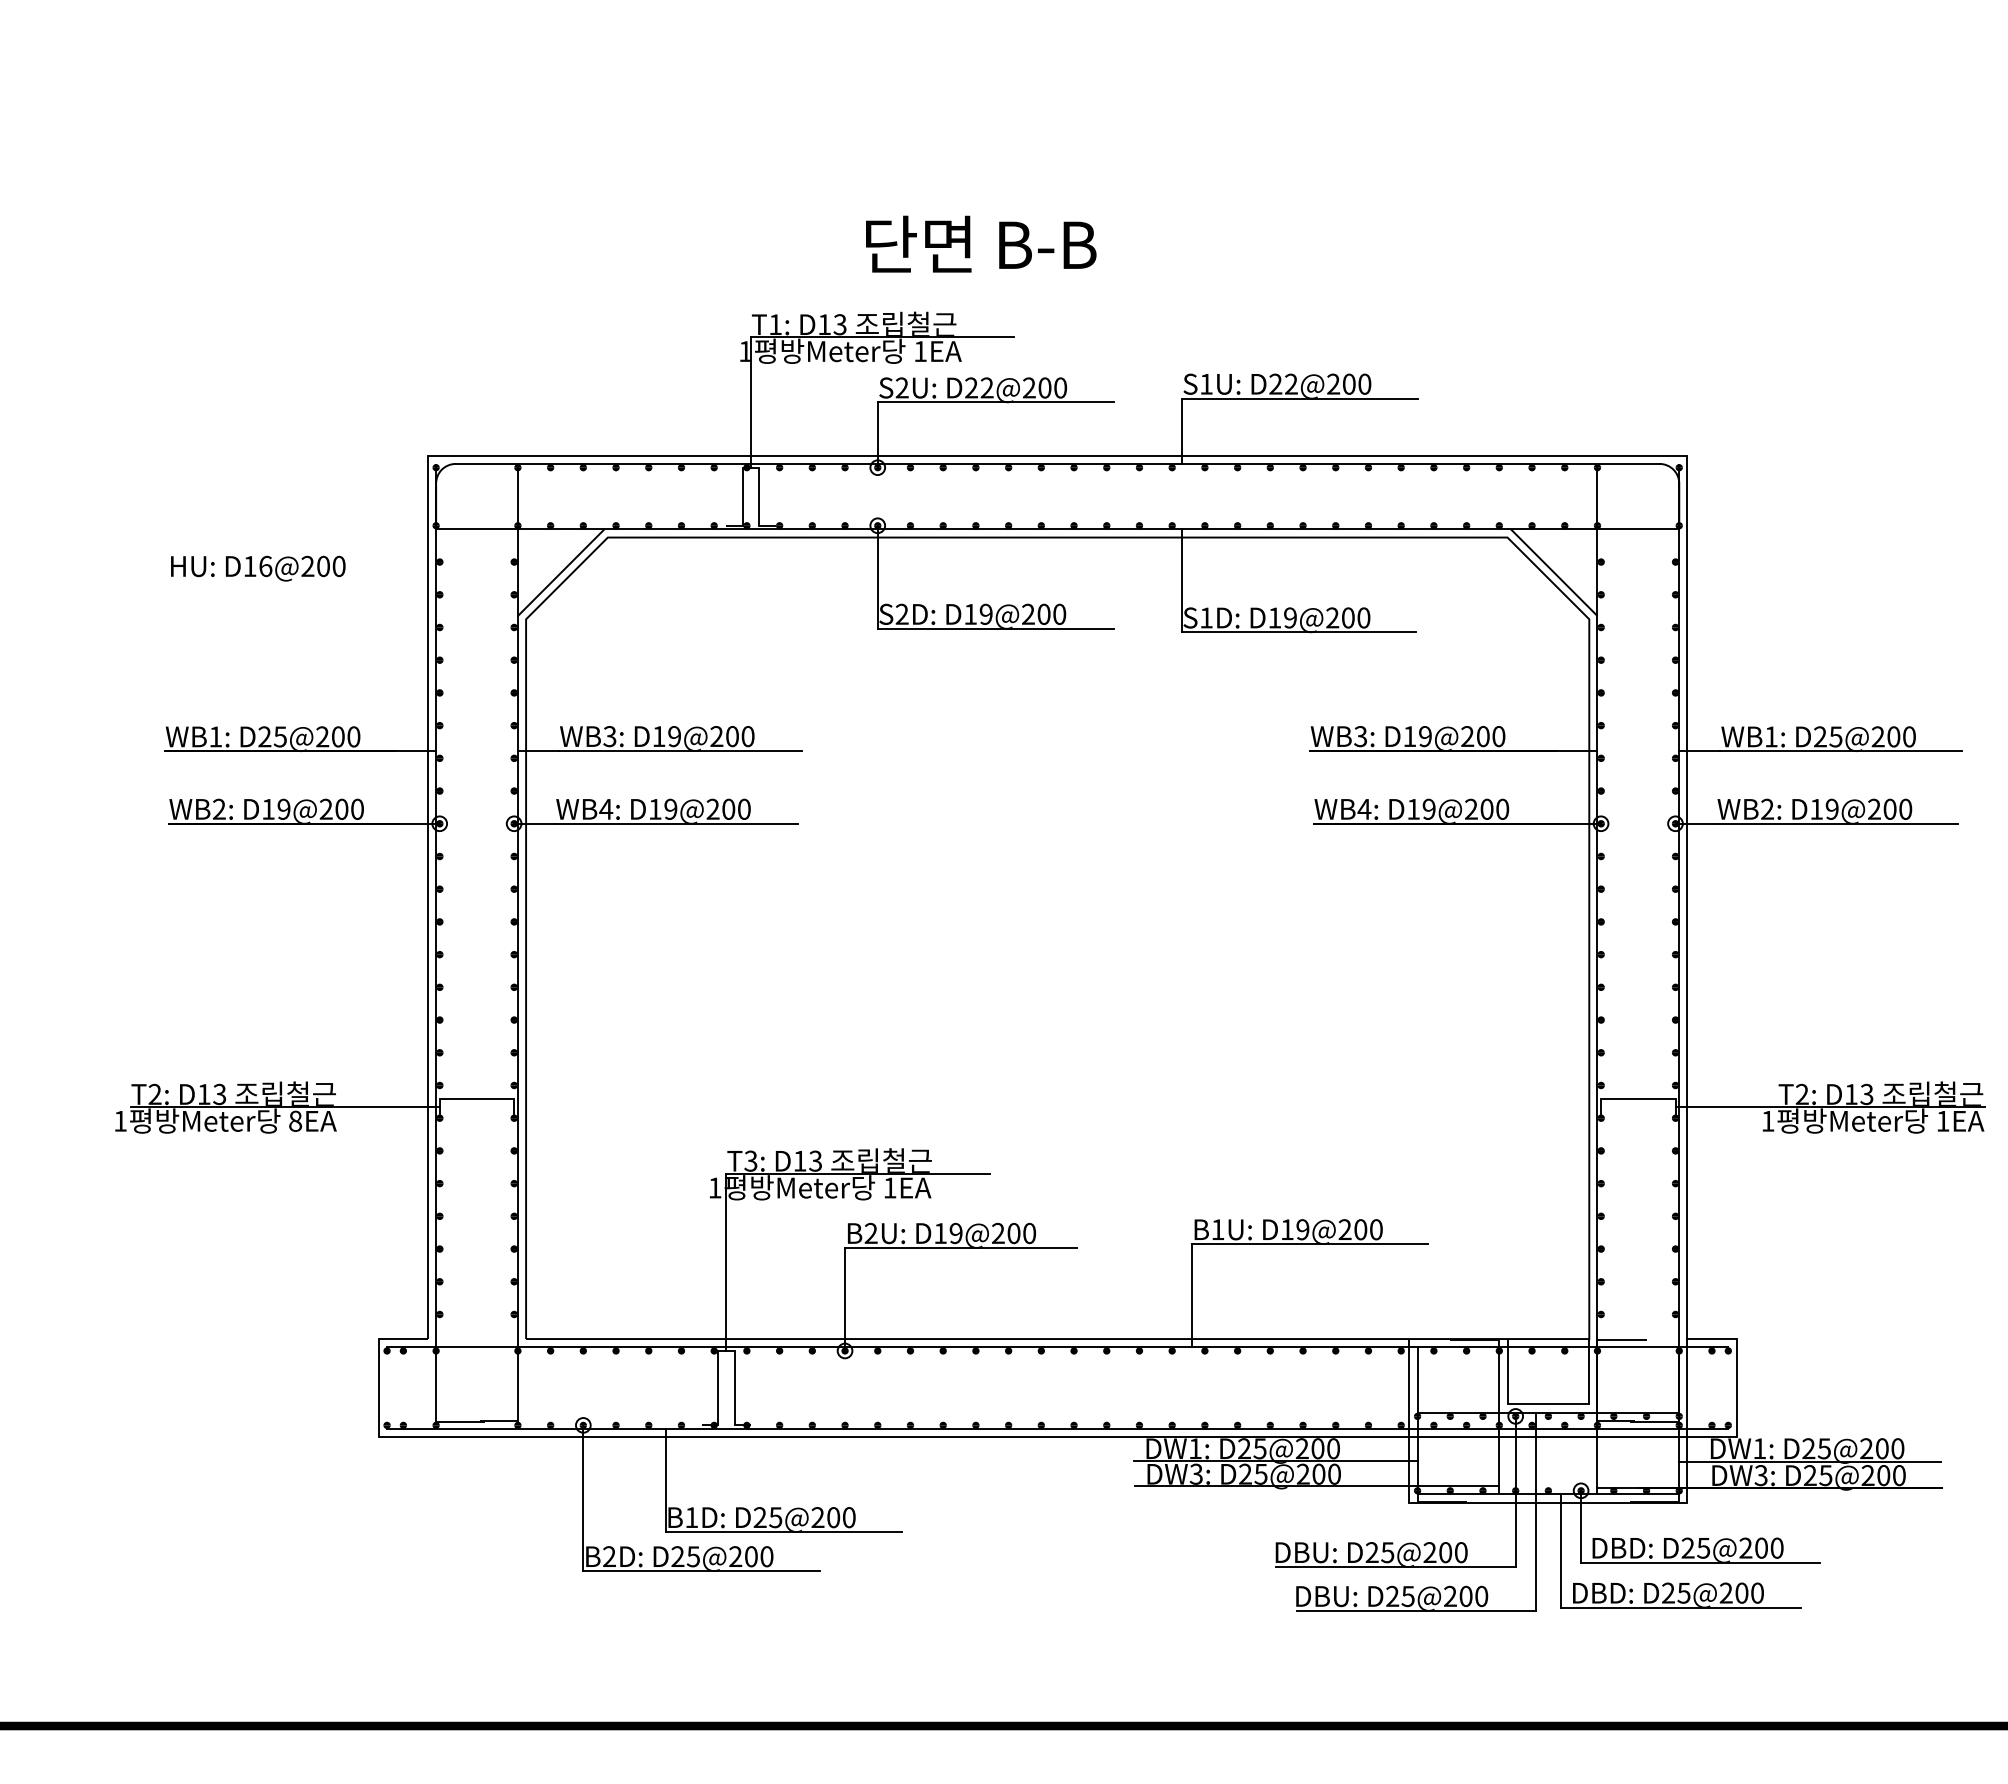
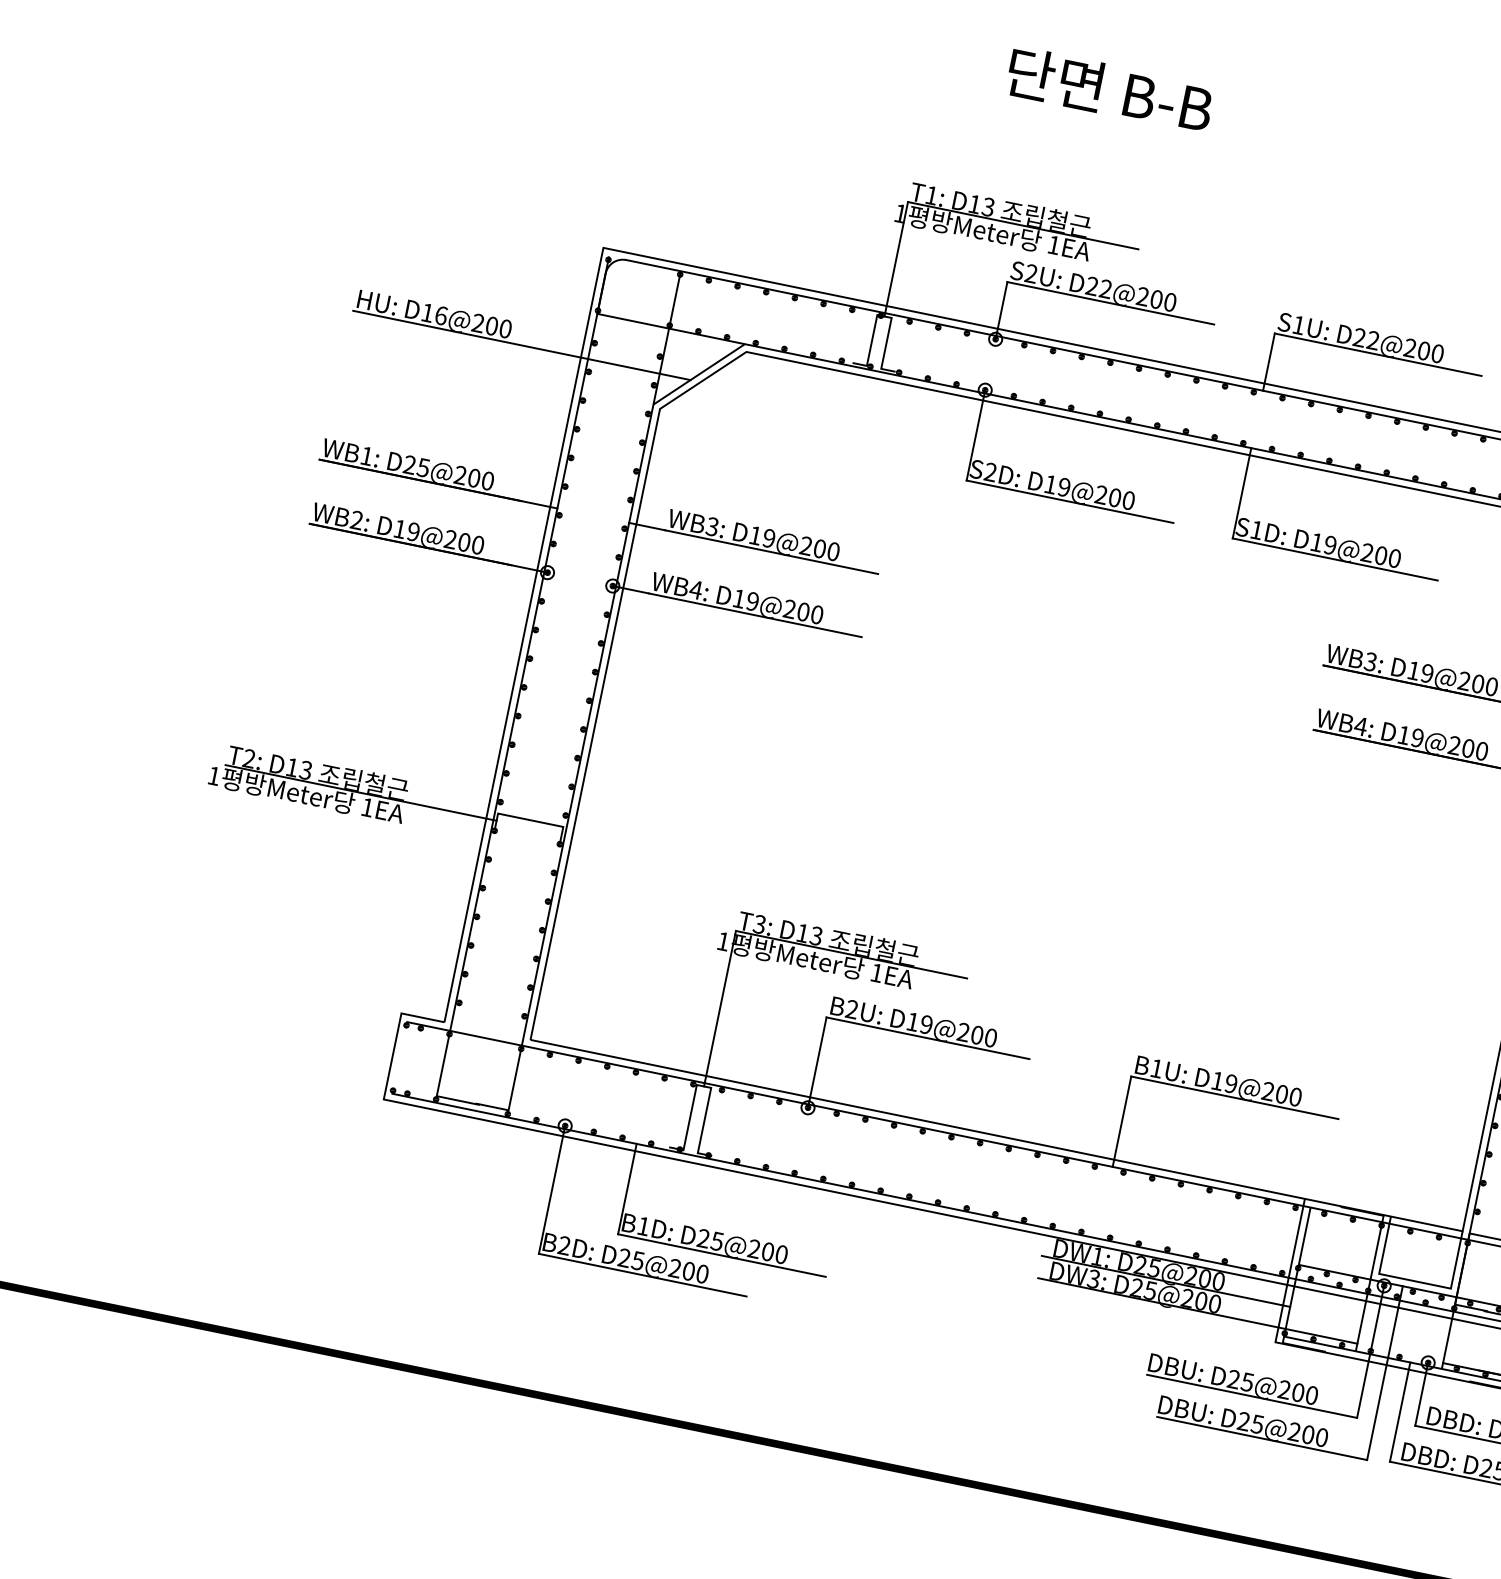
text: (981, 243) -> (1110, 89), moved
line: (360, 580) -> (521, 345), added
text: (295, 1120) -> (367, 806), 8EA -> 1EA

